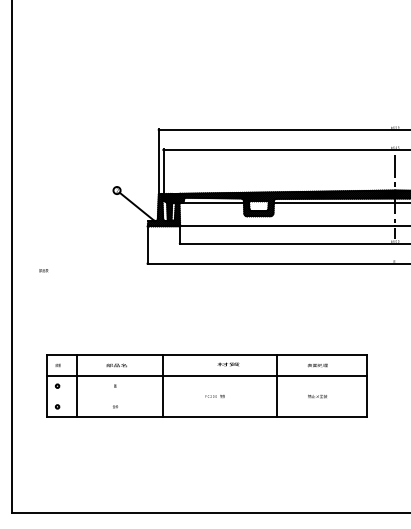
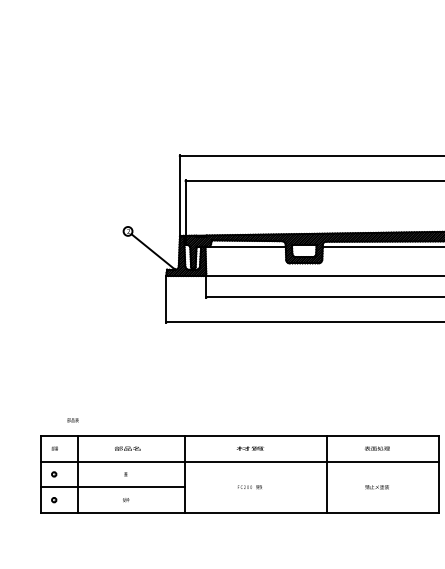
text: (43, 270) -> (72, 420), moved
text: (228, 364) -> (250, 448), moved
line: (104, 396) -> (112, 487), added

